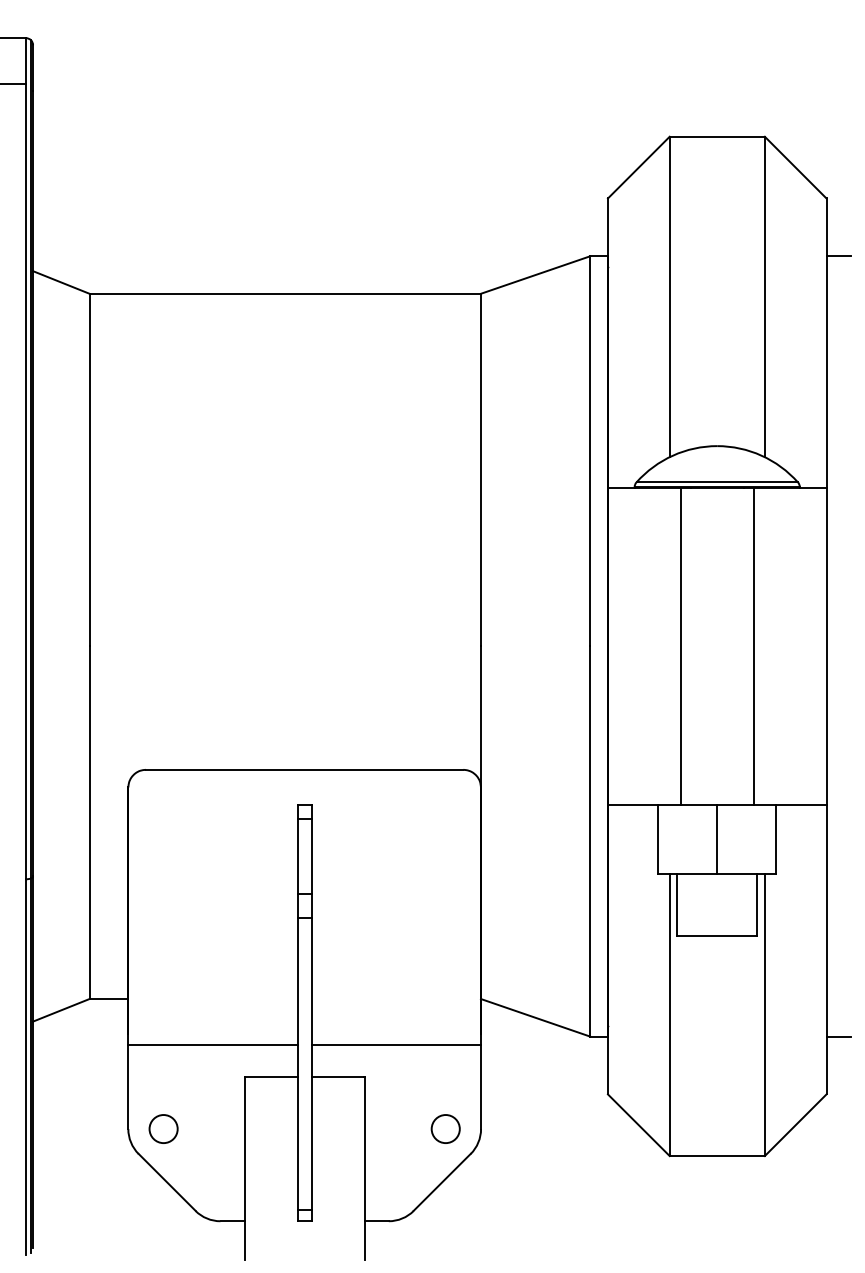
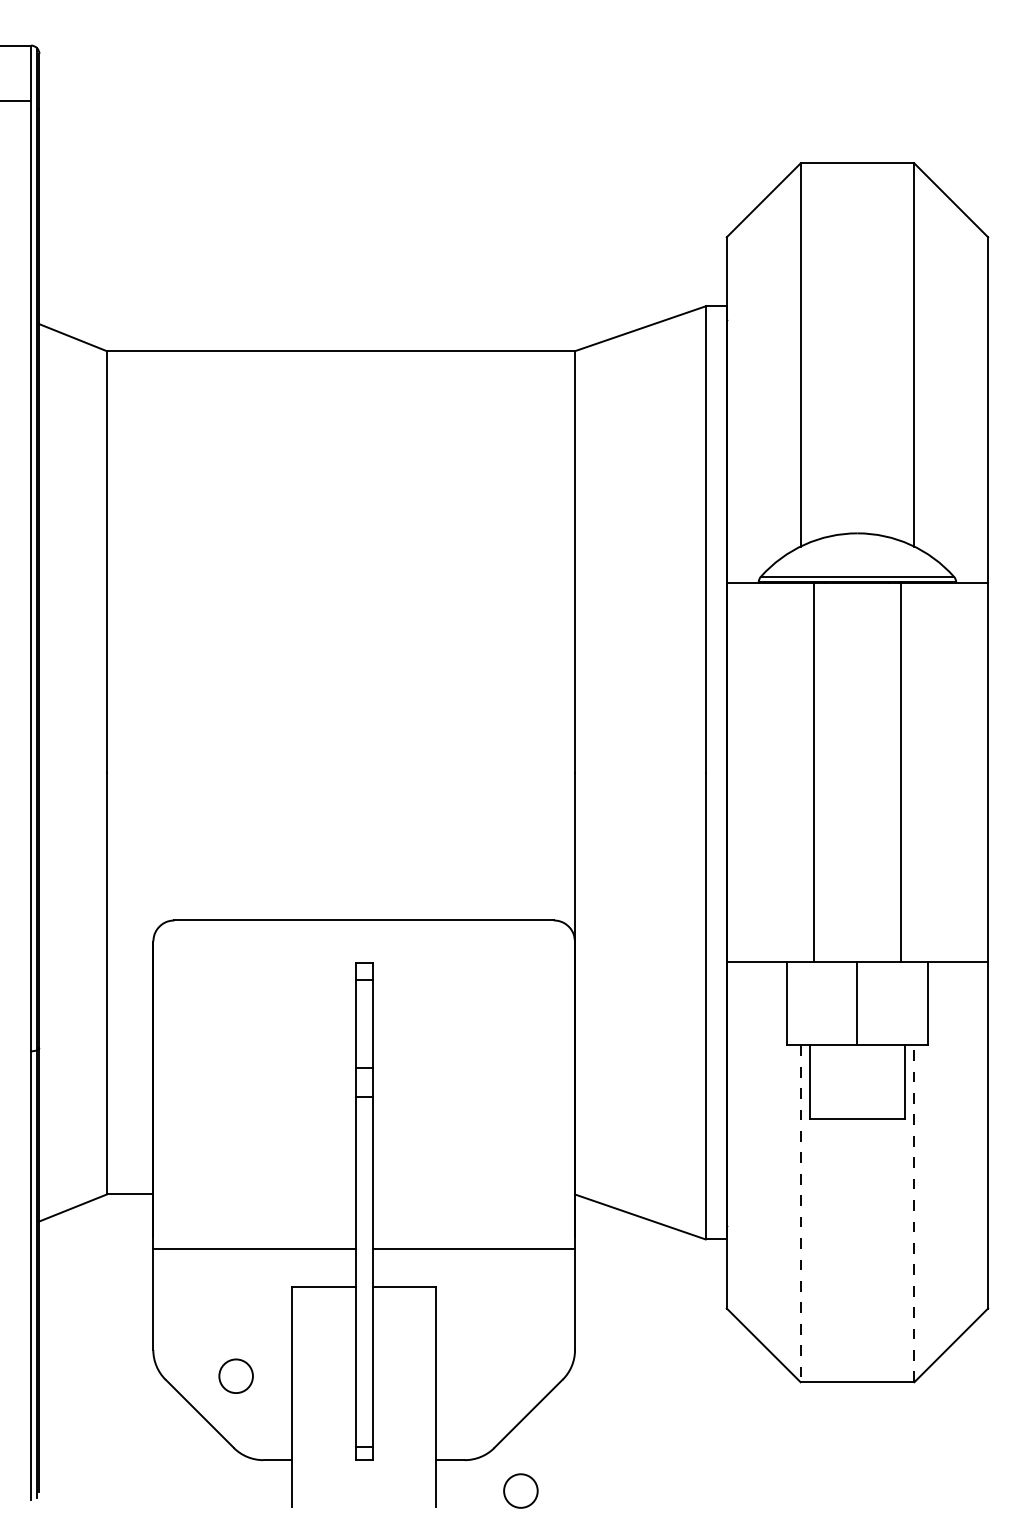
line: (838, 256) -> (1002, 306), removed
line: (669, 1015) -> (800, 1214), solid -> dashed
line: (764, 1015) -> (913, 1214), solid -> dashed
line: (838, 1036) -> (1002, 1239), removed
circle: (163, 1128) -> (236, 1375), moved
circle: (445, 1128) -> (520, 1490), moved

